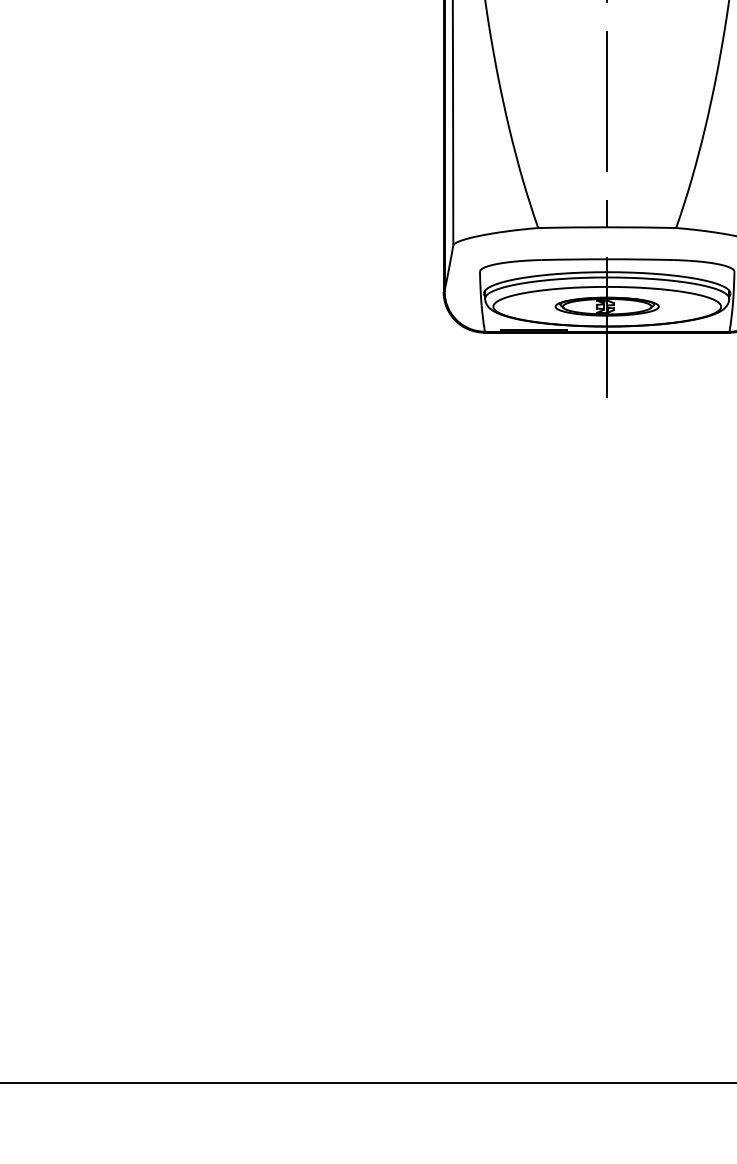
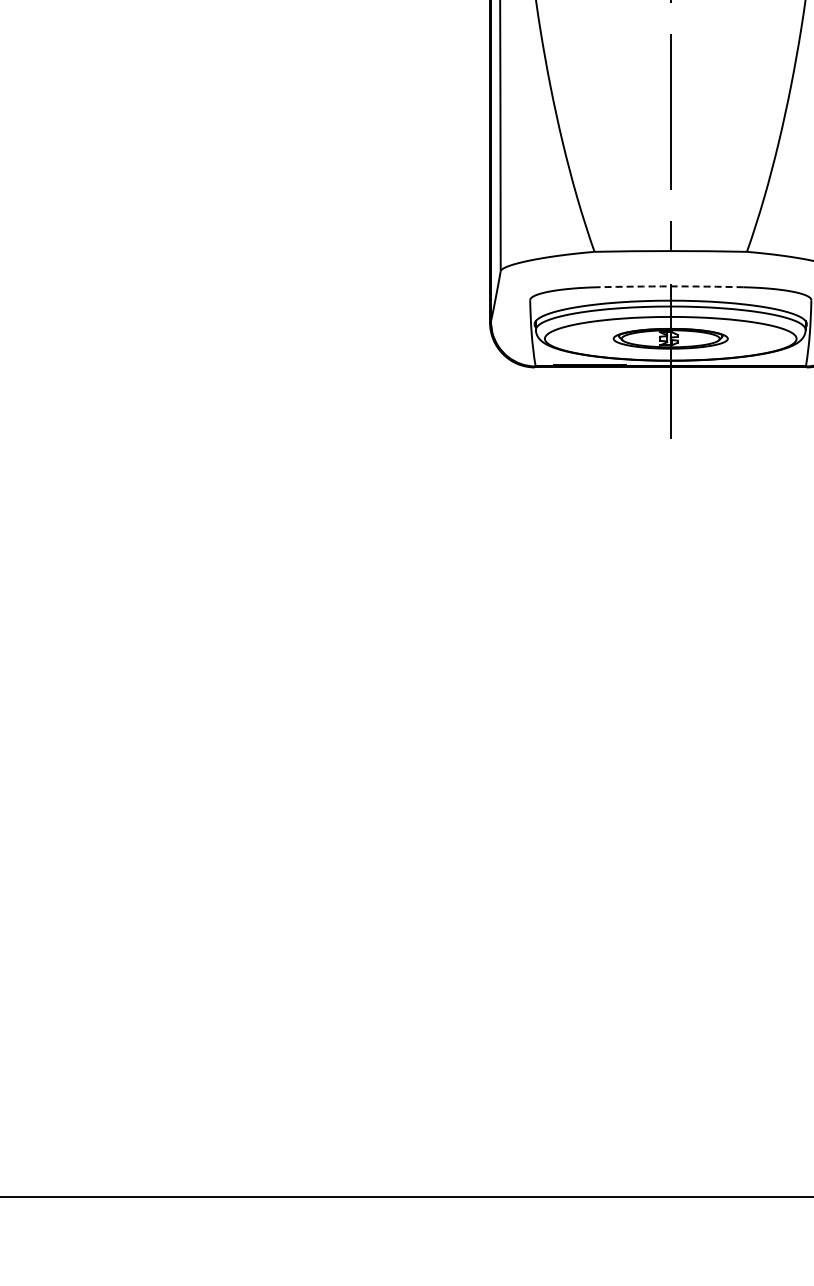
arc: (606, 259) -> (670, 286), solid -> dashed

